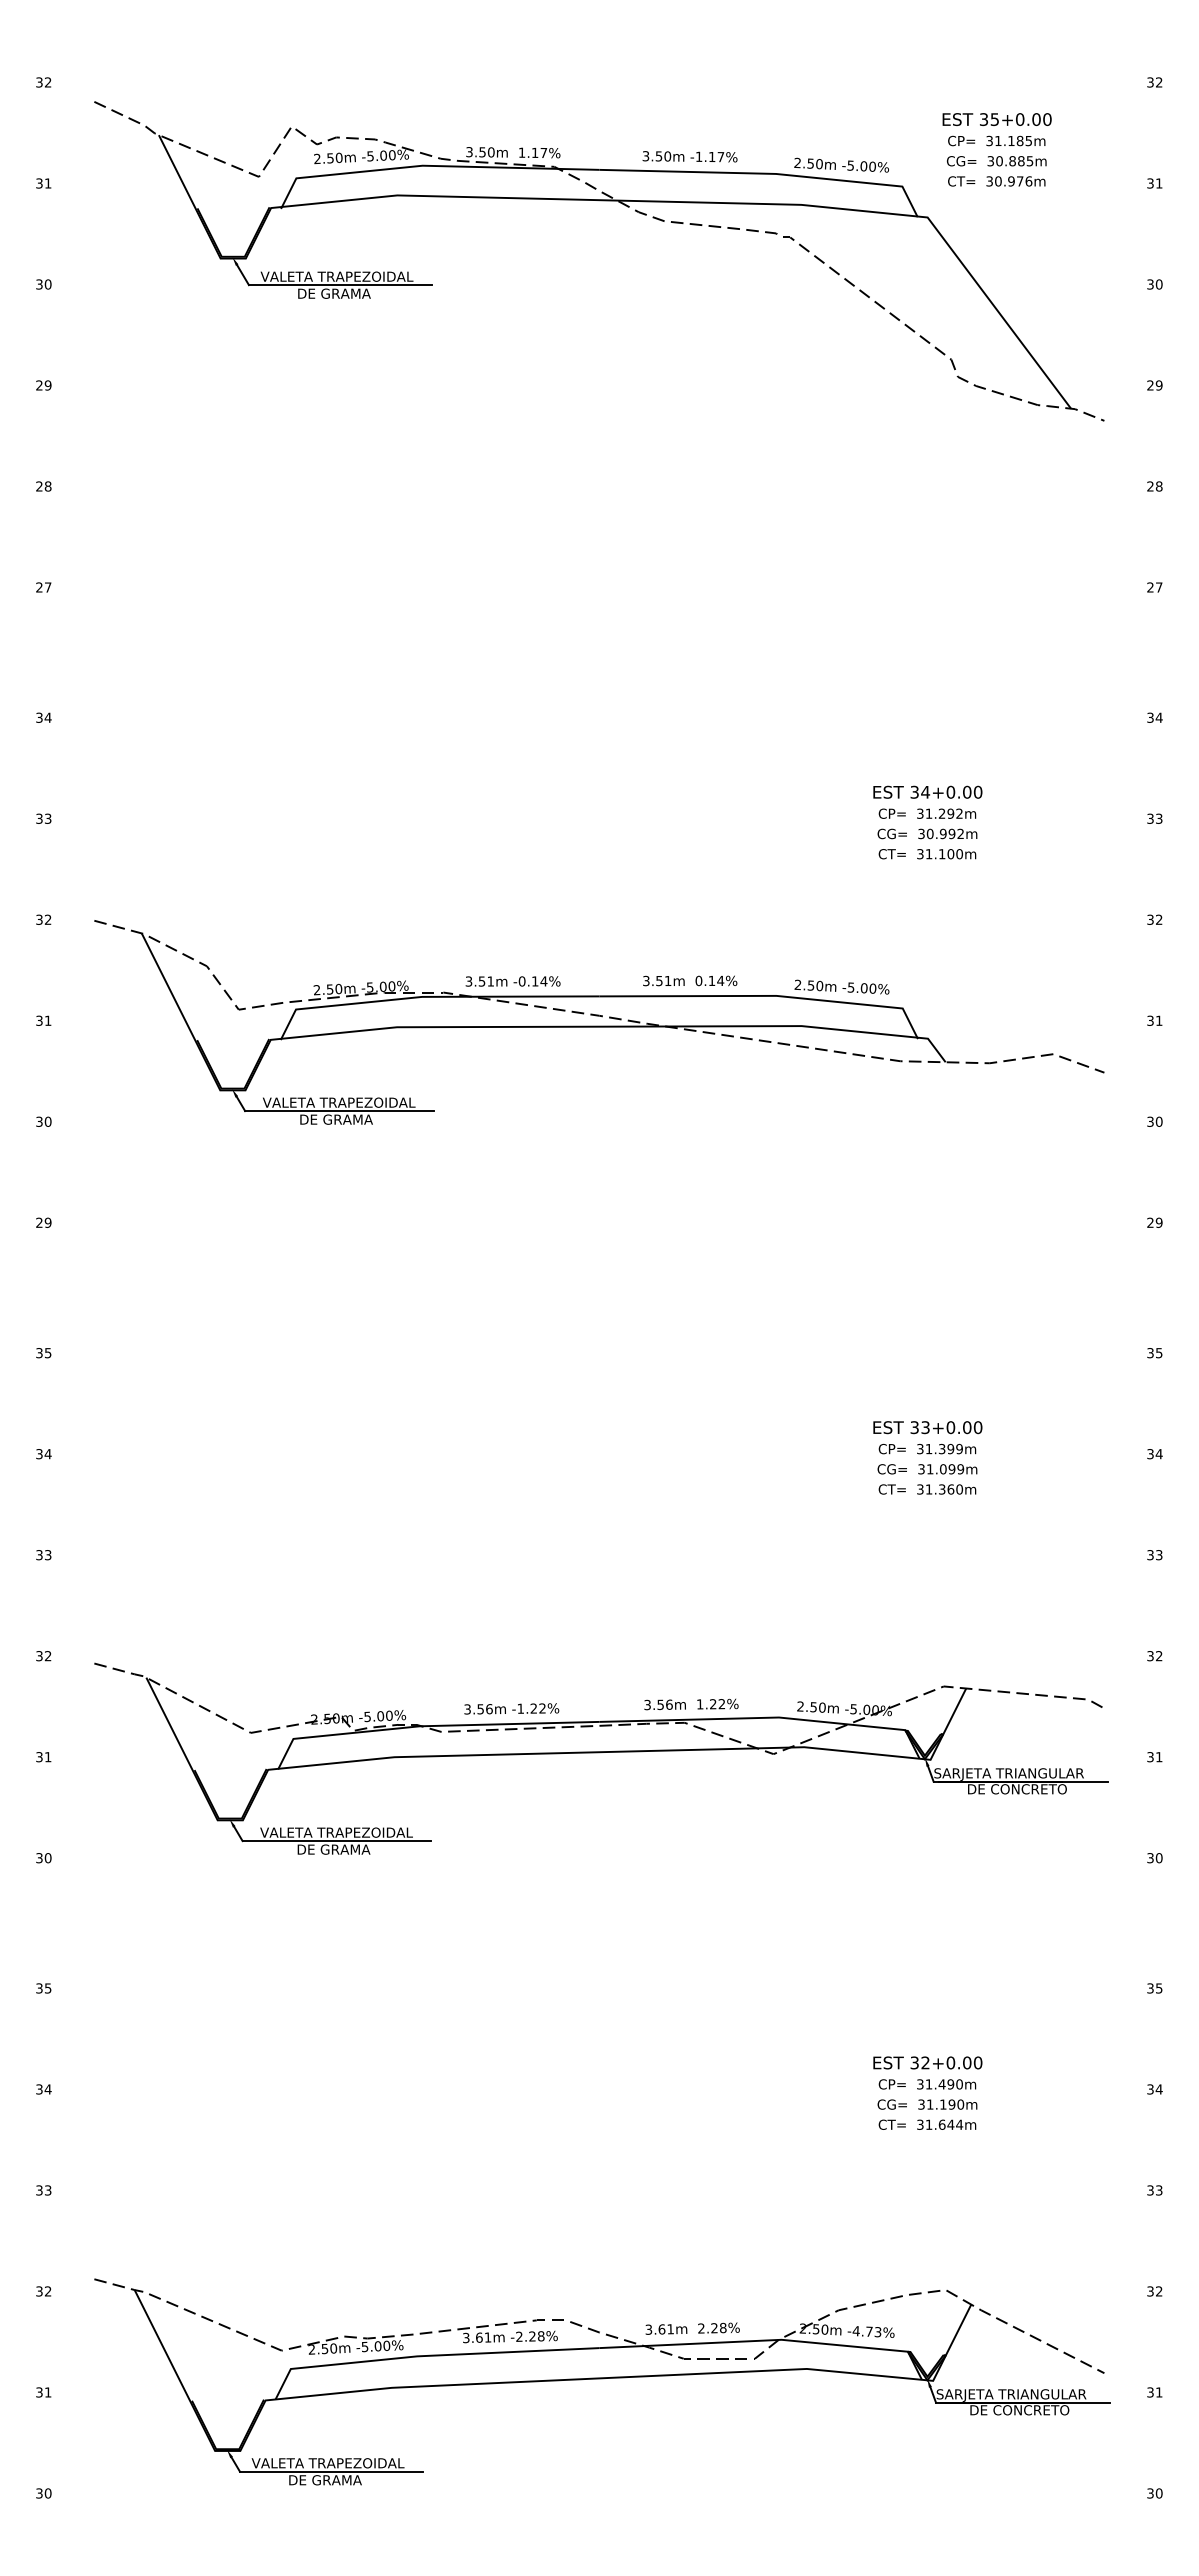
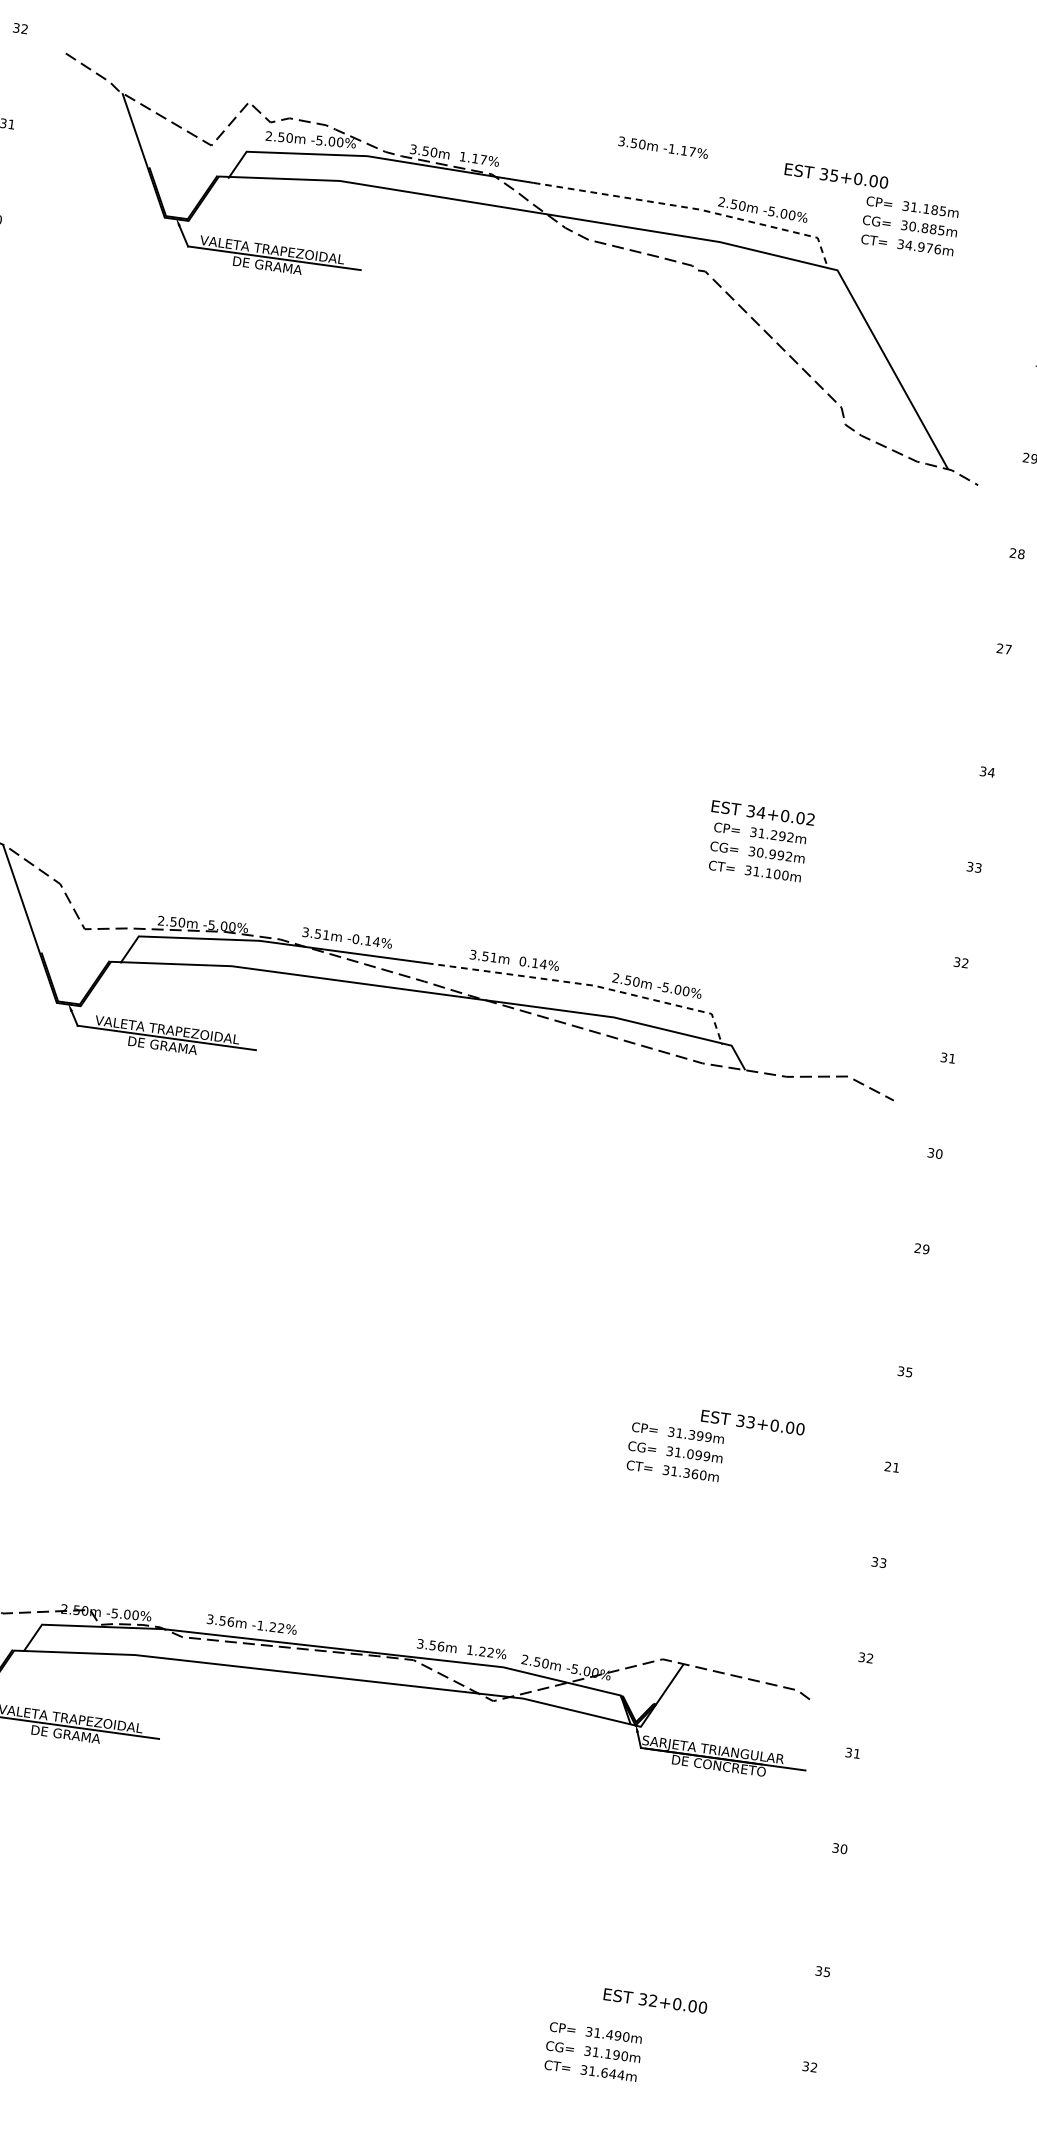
text: (996, 119) -> (835, 175), moved
text: (689, 156) -> (662, 147), moved
line: (770, 173) -> (694, 208), solid -> dashed
text: (997, 181) -> (908, 245), 30.976m -> 34.976m
text: (977, 791) -> (810, 818), 34+0.00 -> 34+0.02
line: (769, 995) -> (587, 984), solid -> dashed
text: (927, 1427) -> (752, 1422), moved
text: (1154, 1454) -> (891, 1467), 34 -> 21
text: (691, 1704) -> (461, 1649), moved
text: (927, 2062) -> (655, 2000), moved
text: (1158, 2089) -> (813, 2067), 34 -> 32

